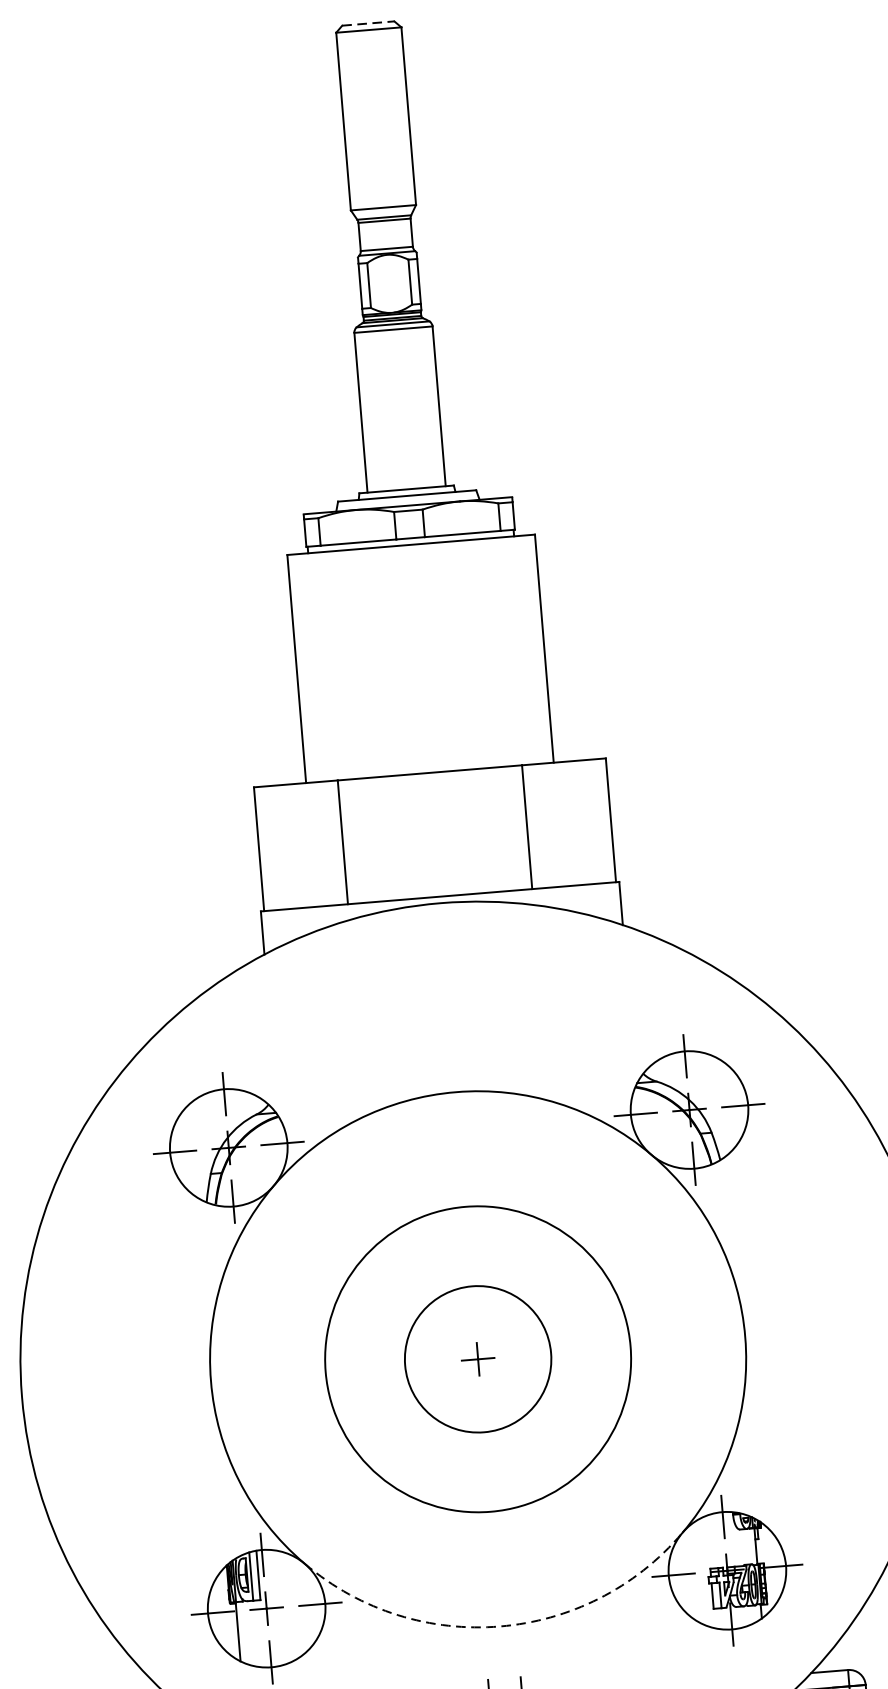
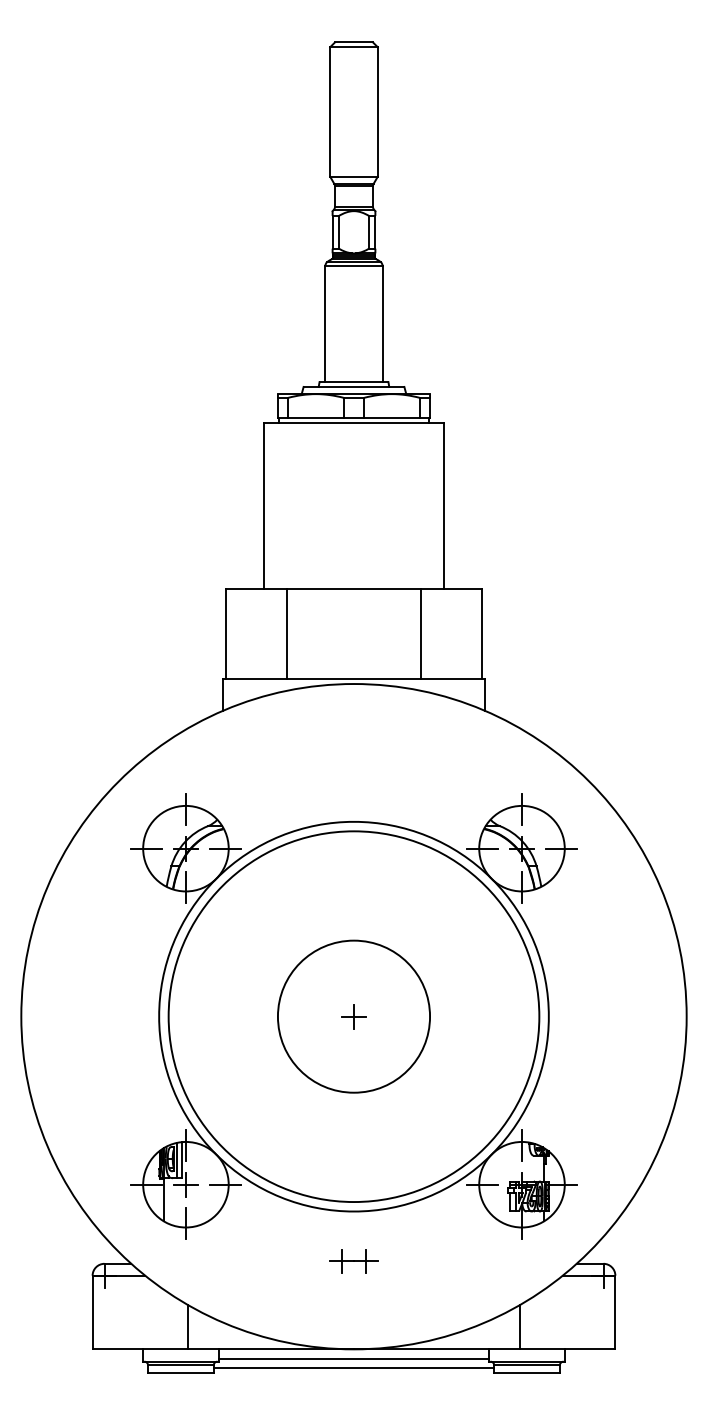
line: (369, 23) -> (354, 42), dashed -> solid
circle: (477, 1359) -> (353, 1016), size x1.43
circle: (477, 1359) -> (353, 1016), size x1.67
arc: (500, 1626) -> (354, 1211), dashed -> solid

